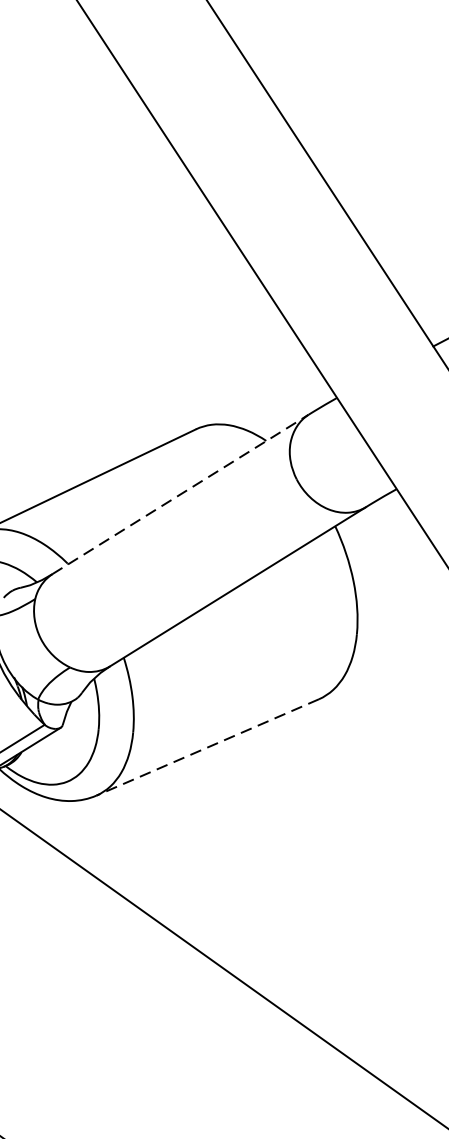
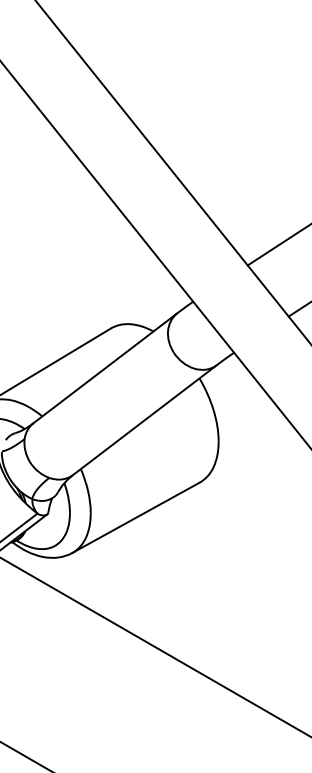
line: (180, 494) -> (105, 368), dashed -> solid
line: (208, 747) -> (136, 517), dashed -> solid

